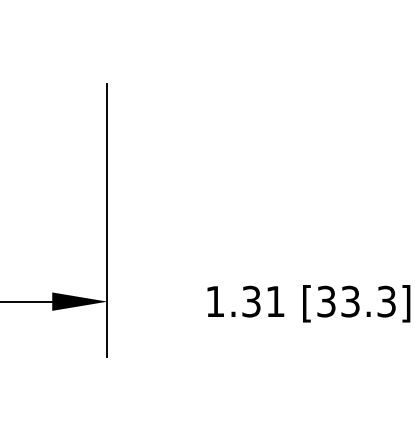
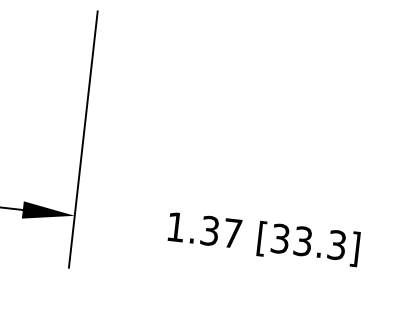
text: (275, 301) -> (232, 233), 1.31 -> 1.37

